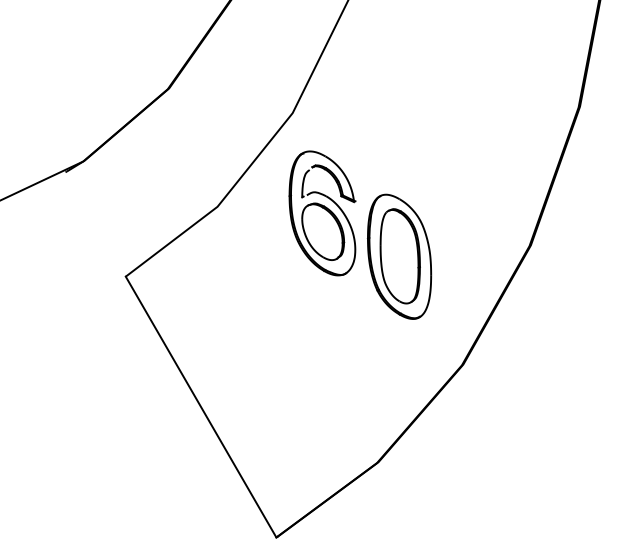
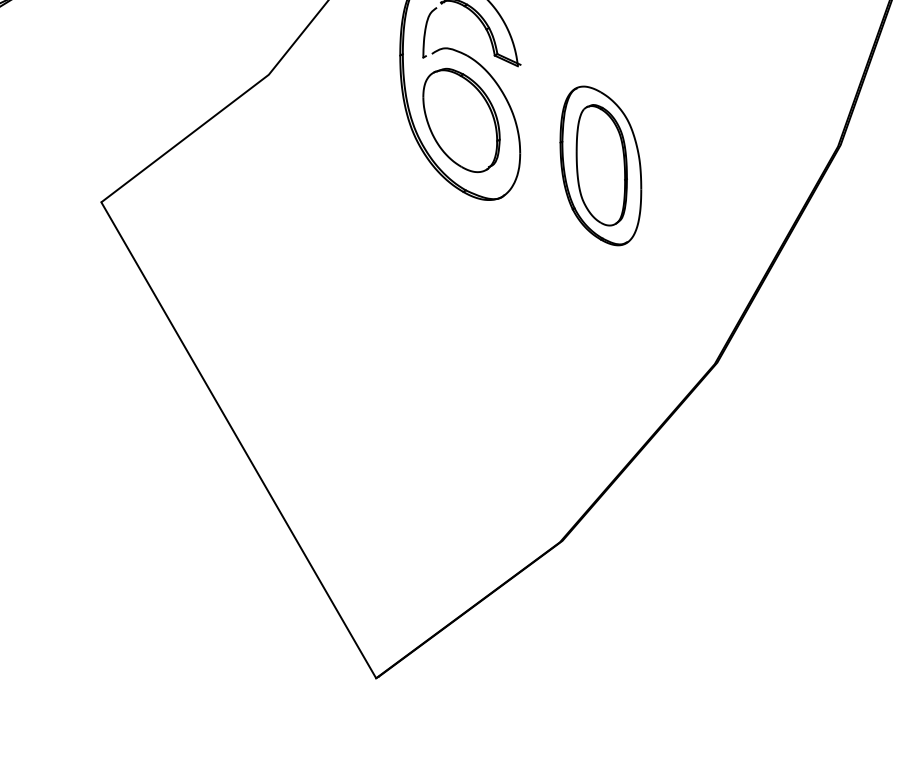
part: (399, 256) -> (600, 165), size x0.7

